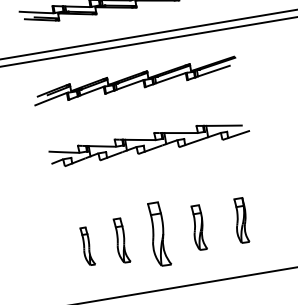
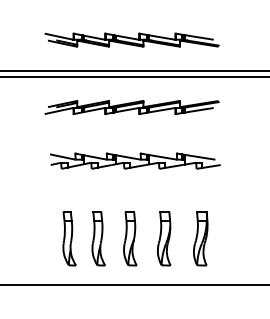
part: (240, 220) -> (200, 238), size x1.43
part: (198, 227) -> (164, 238), size x1.43
part: (121, 240) -> (98, 238), size x1.43
part: (87, 246) -> (69, 238), size x1.67

